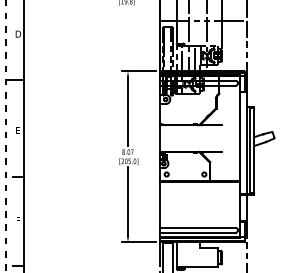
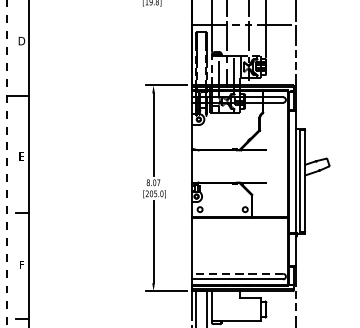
line: (197, 228) -> (237, 274), solid -> dashed

